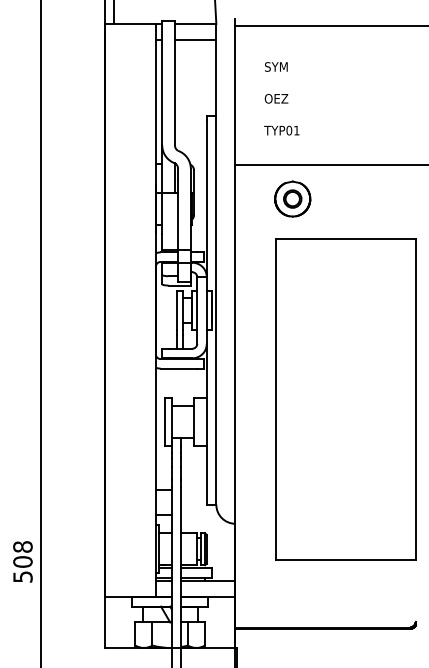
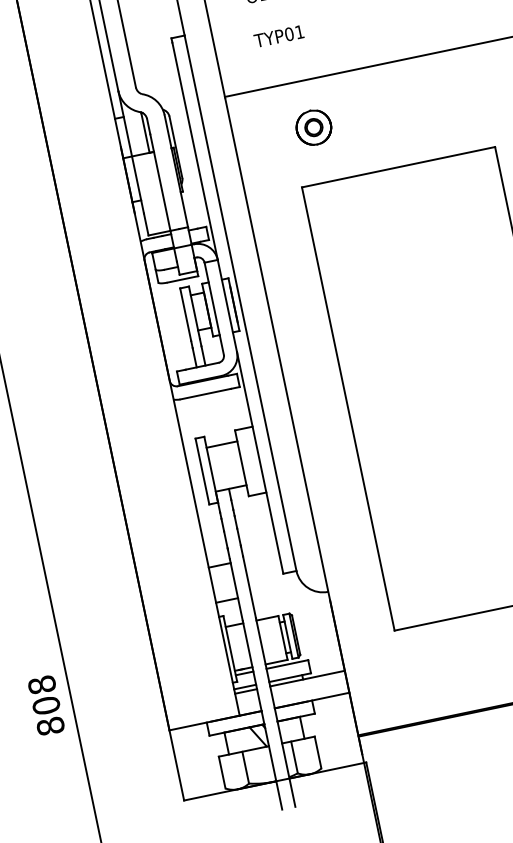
part: (292, 198) -> (313, 126), size x0.7
text: (22, 576) -> (49, 725), 508 -> 808

